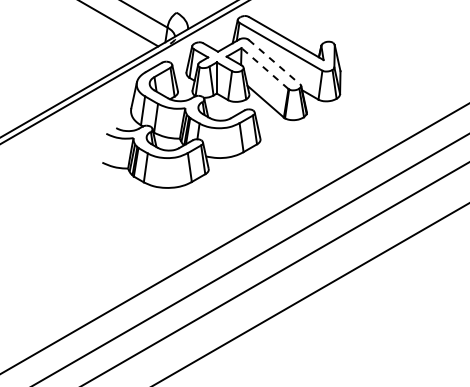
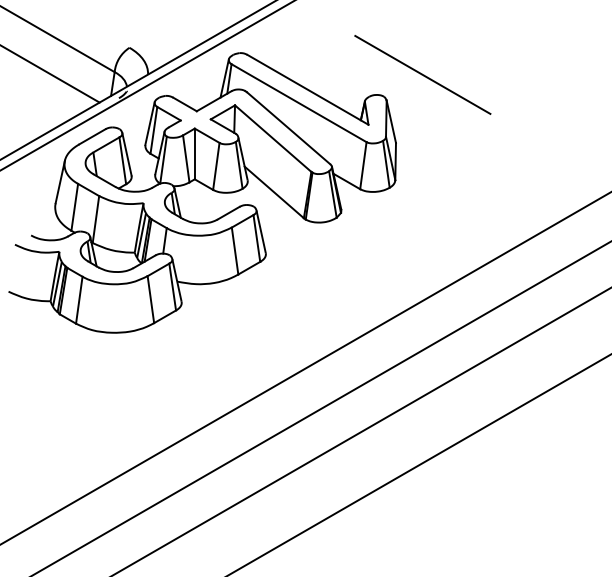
line: (356, 29) -> (422, 75), added
line: (274, 62) -> (288, 128), dashed -> solid
line: (264, 68) -> (272, 138), dashed -> solid

